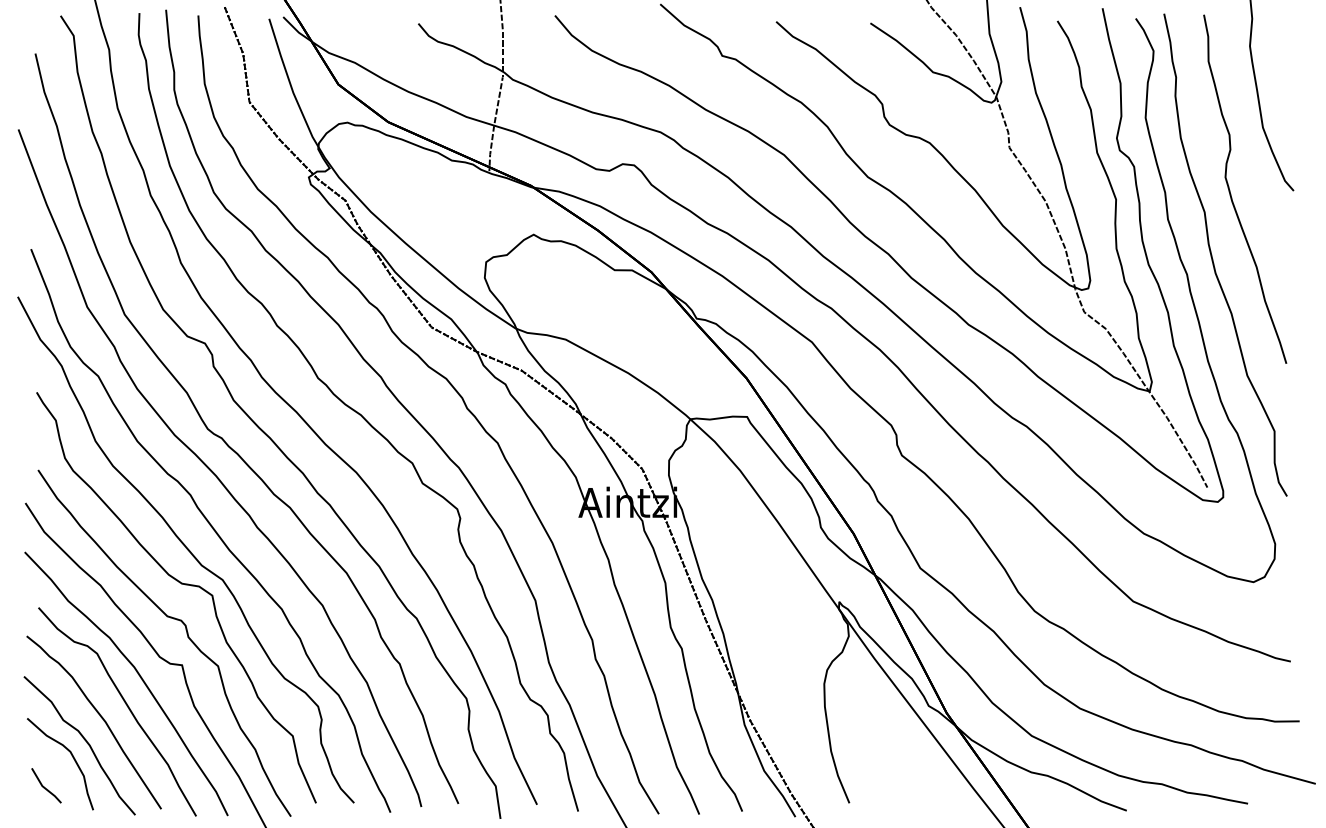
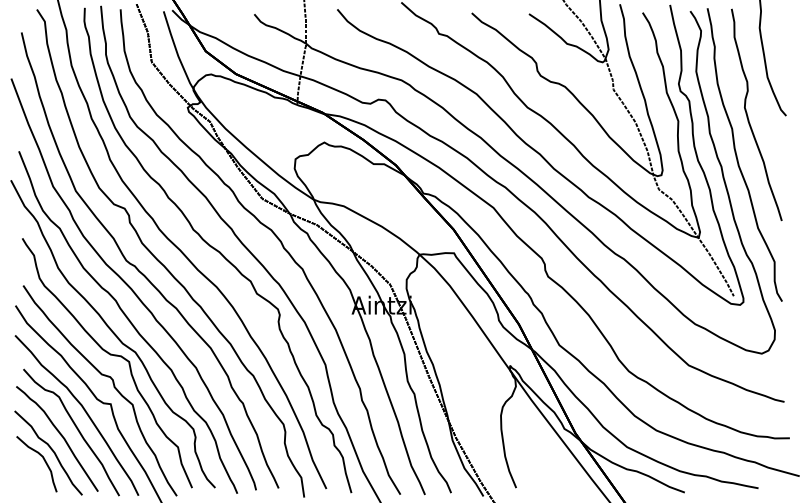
line: (45, 785) -> (27, 477), removed

